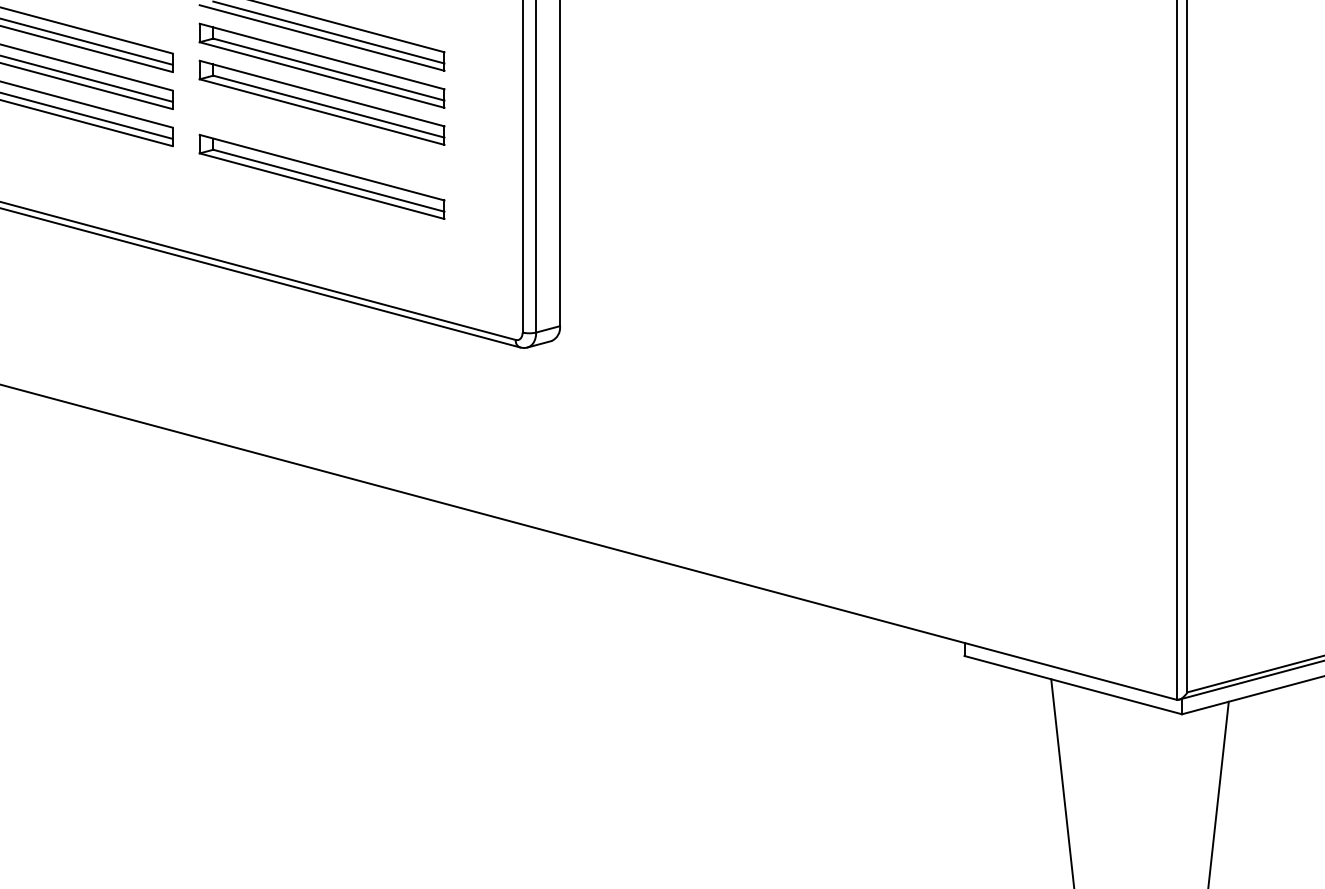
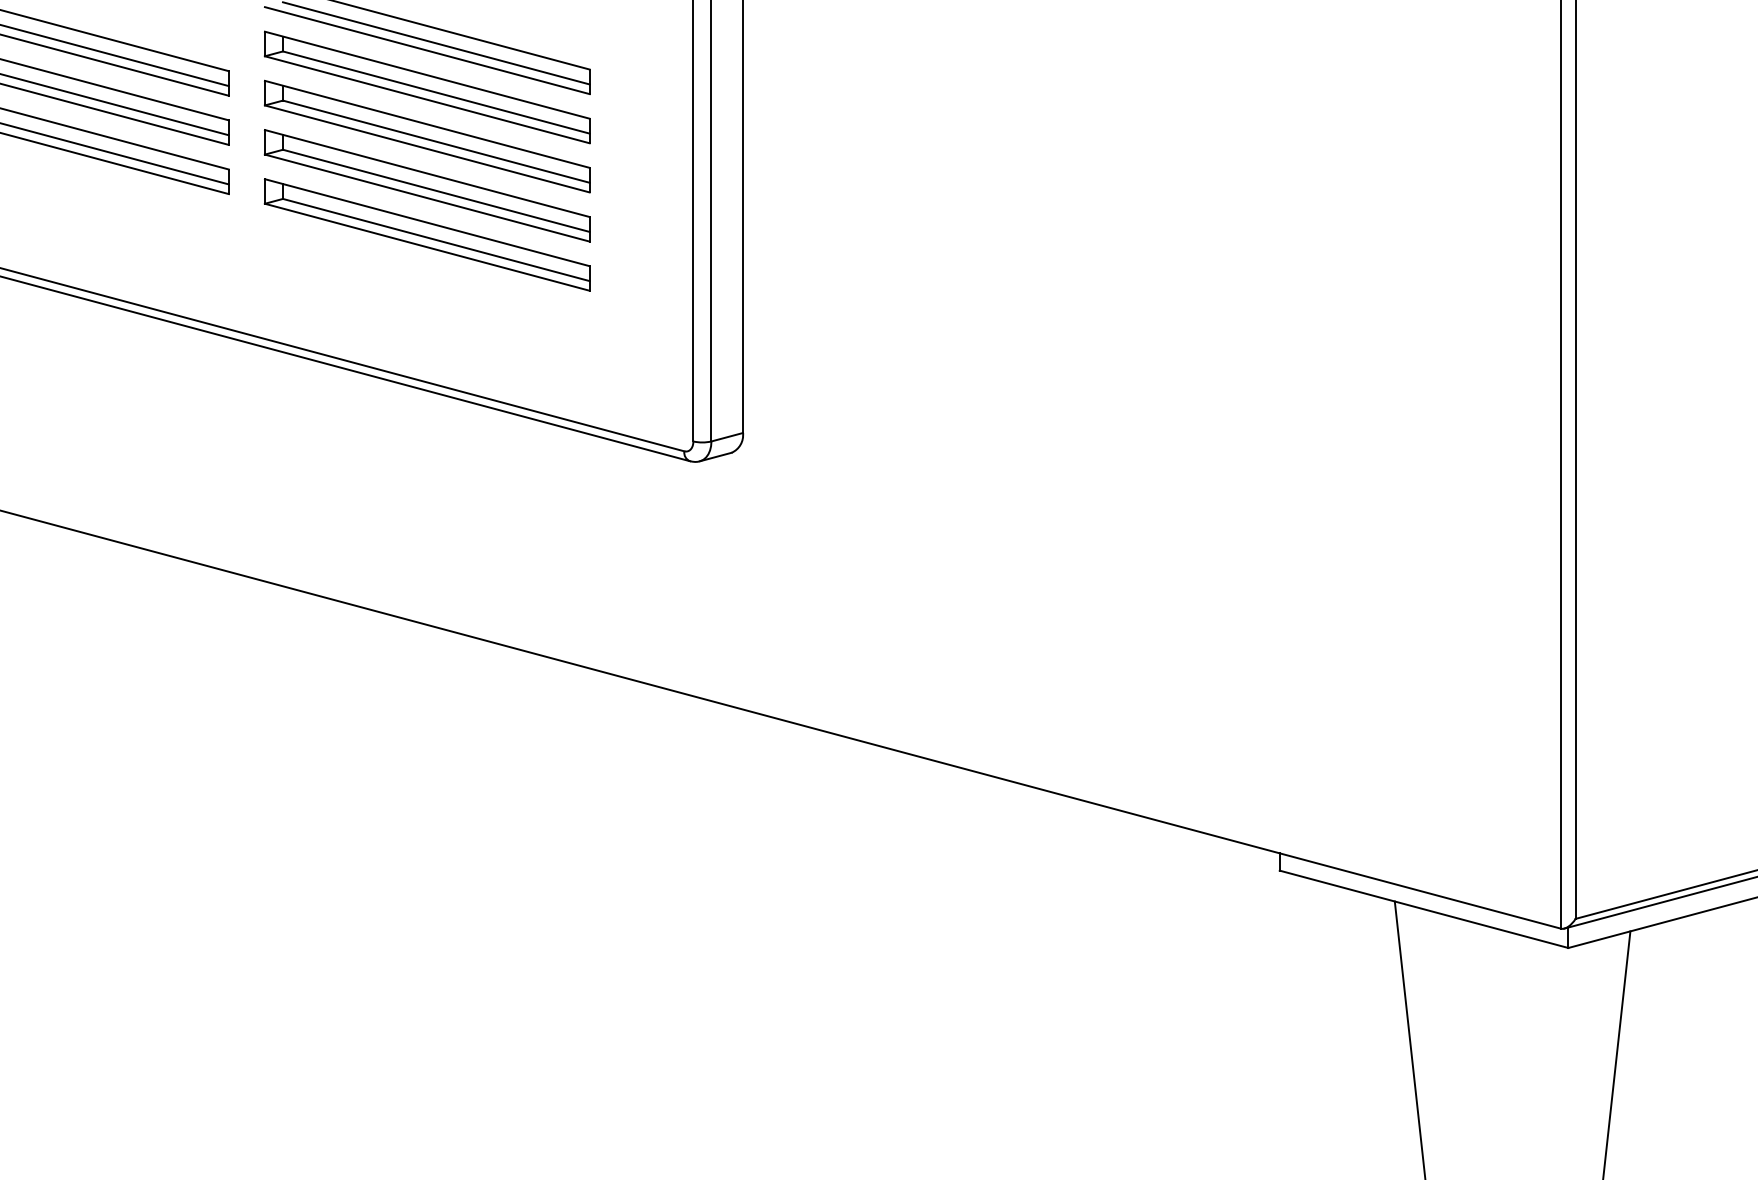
part: (321, 139) -> (426, 185), added

